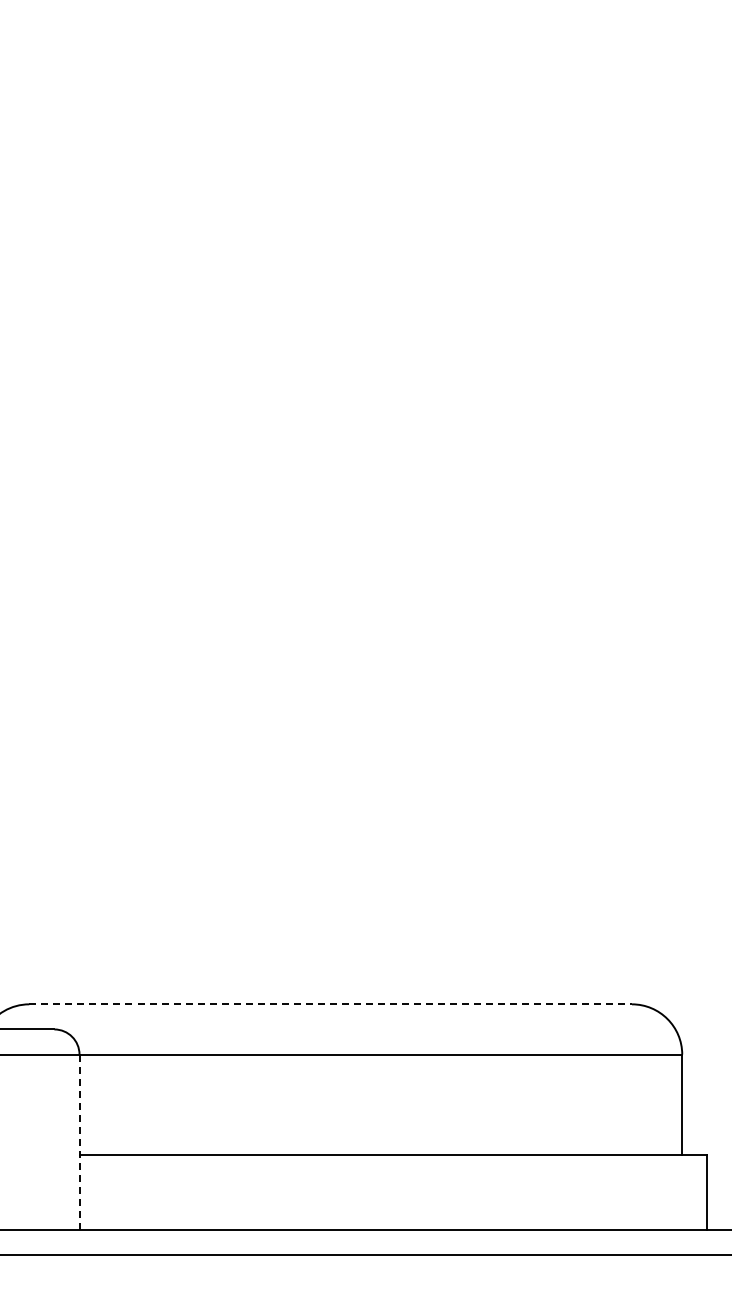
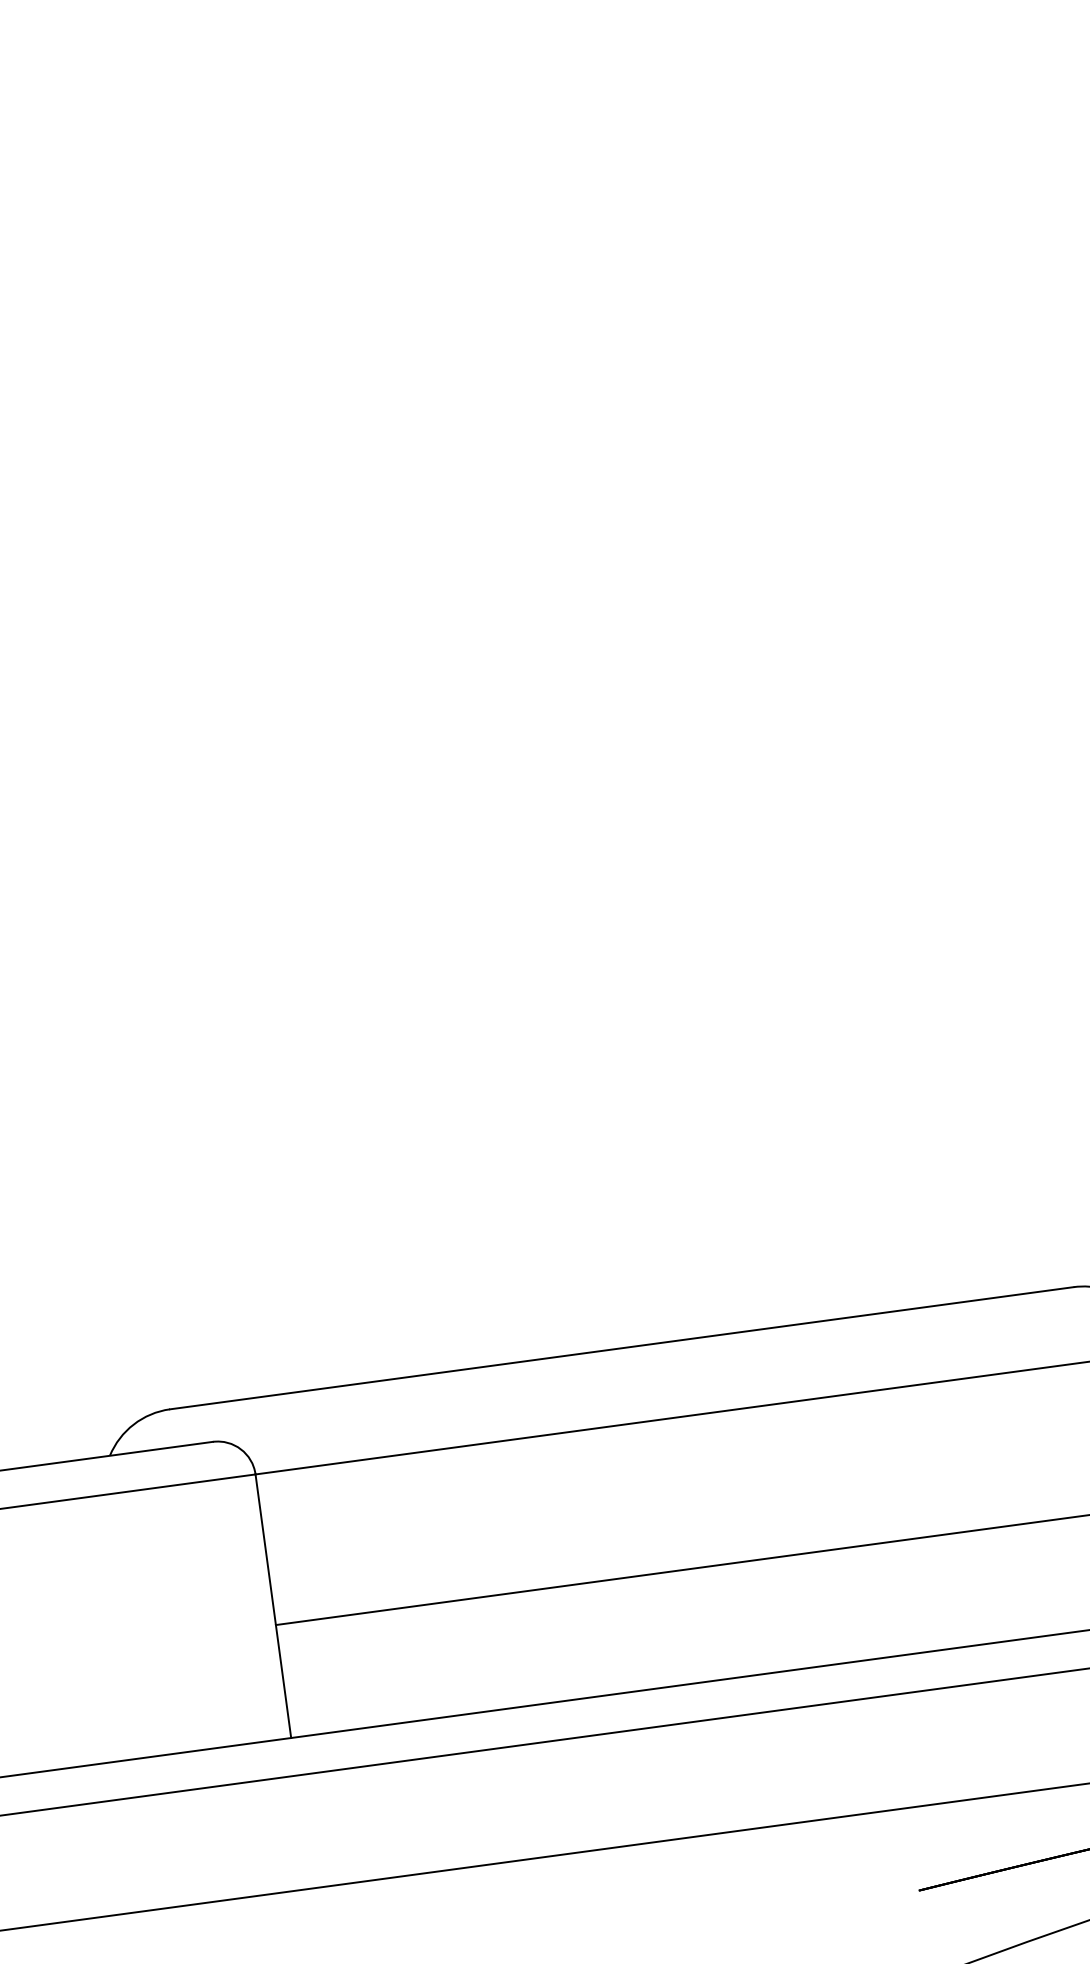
line: (331, 1004) -> (623, 1348), dashed -> solid
line: (79, 1142) -> (273, 1606), dashed -> solid

